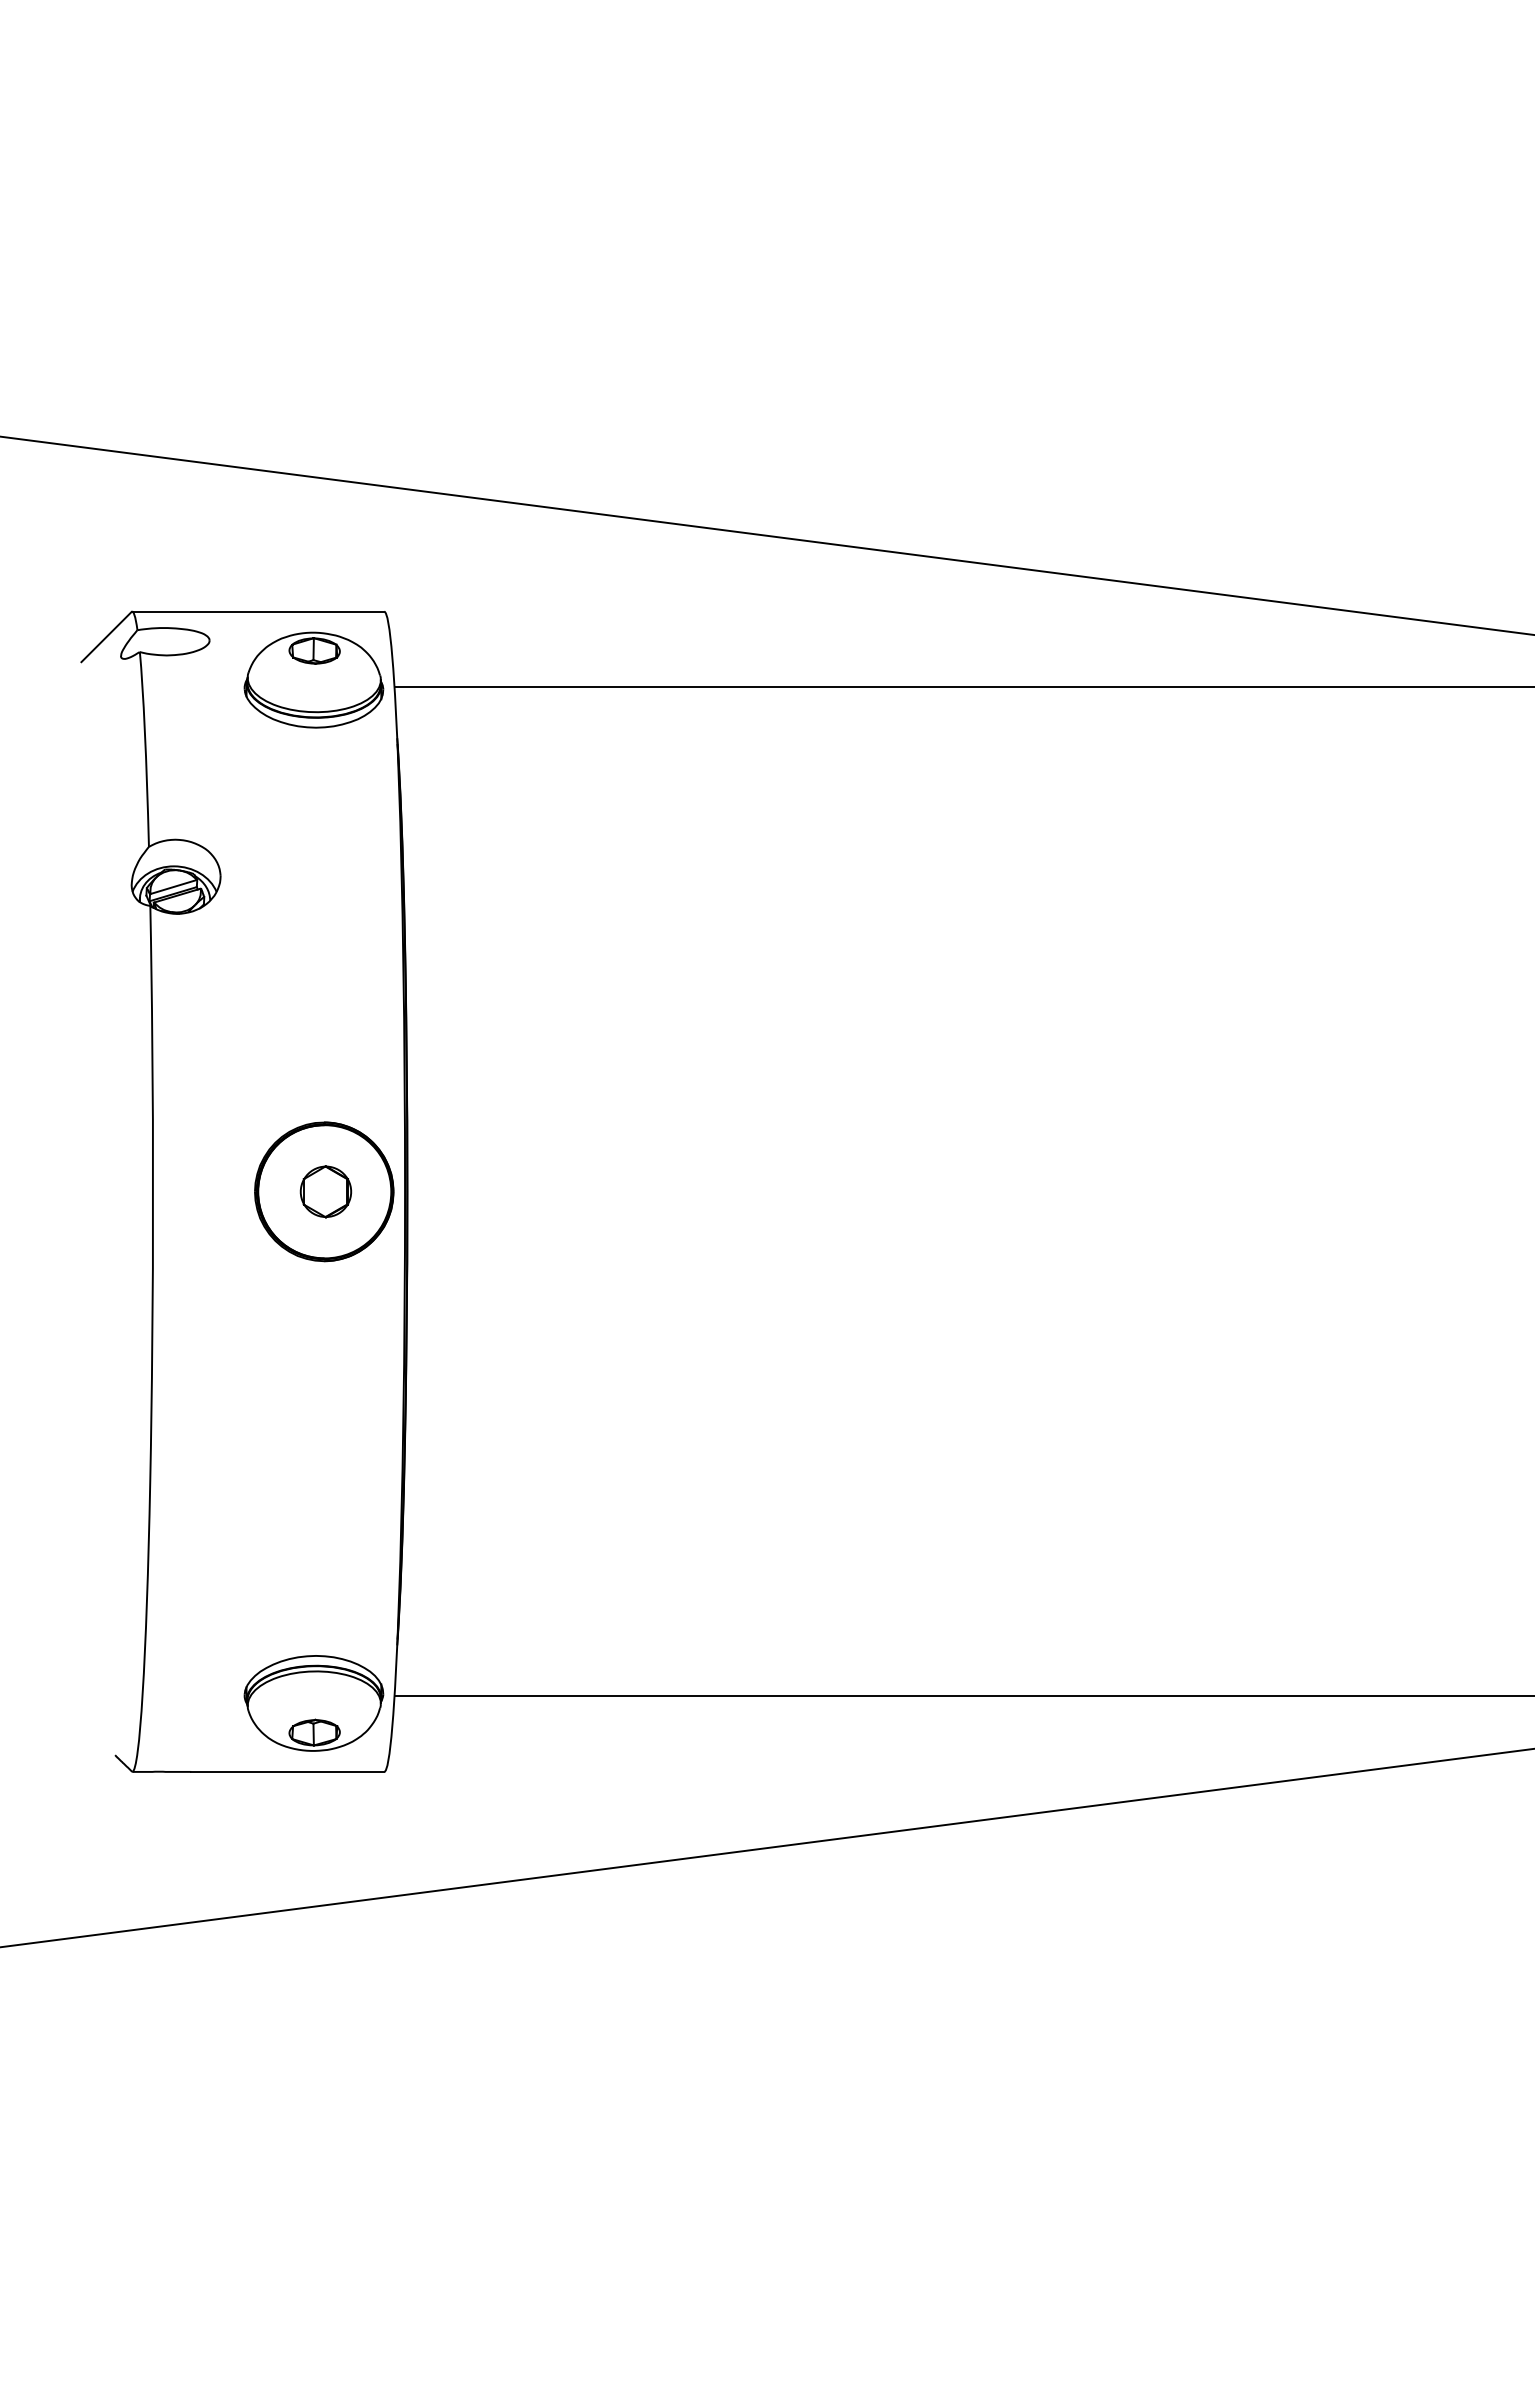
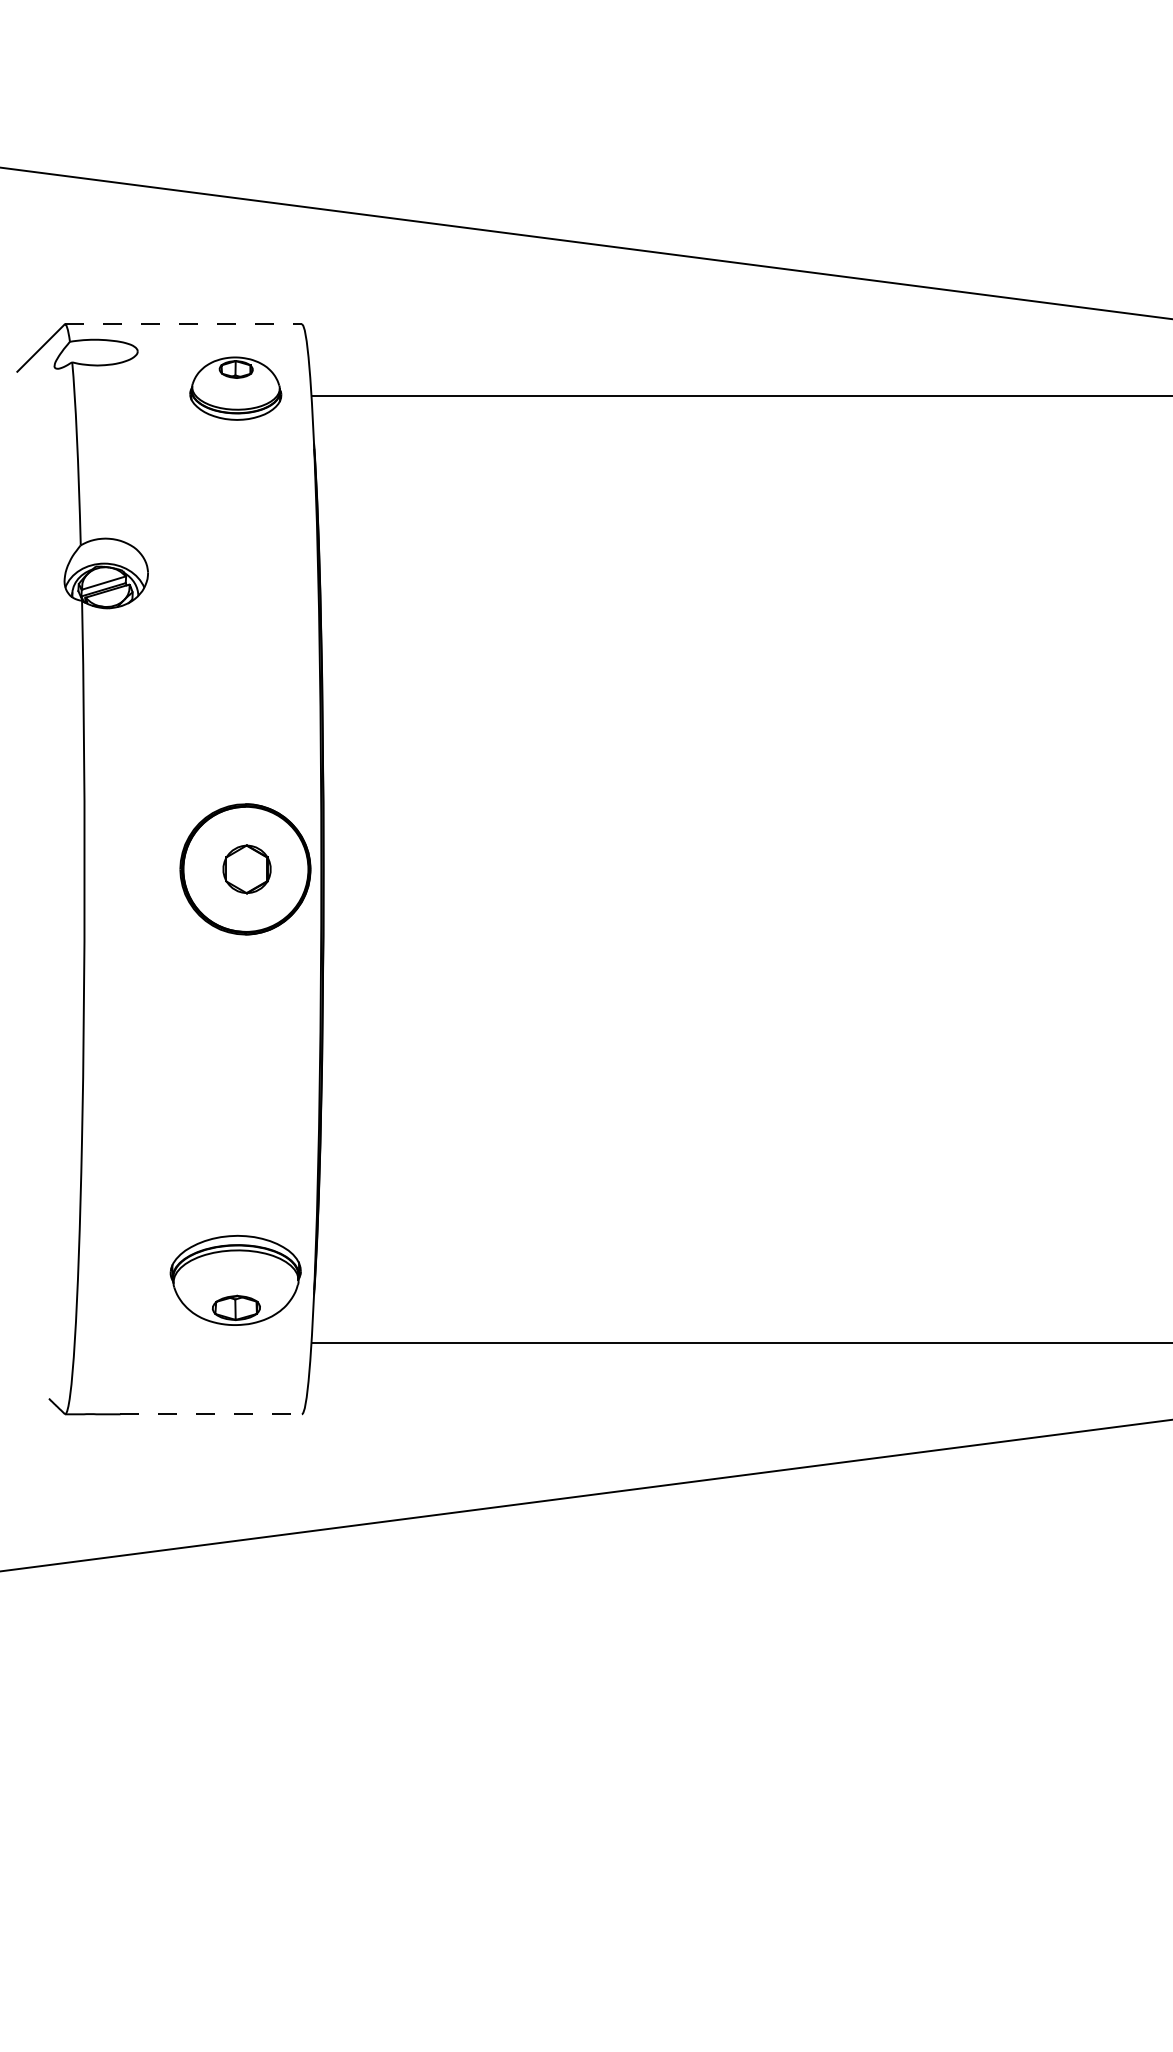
line: (258, 611) -> (183, 324), solid -> dashed
part: (313, 679) -> (235, 388), size x0.7
part: (313, 1703) -> (235, 1280), moved
line: (287, 1771) -> (210, 1413), solid -> dashed

